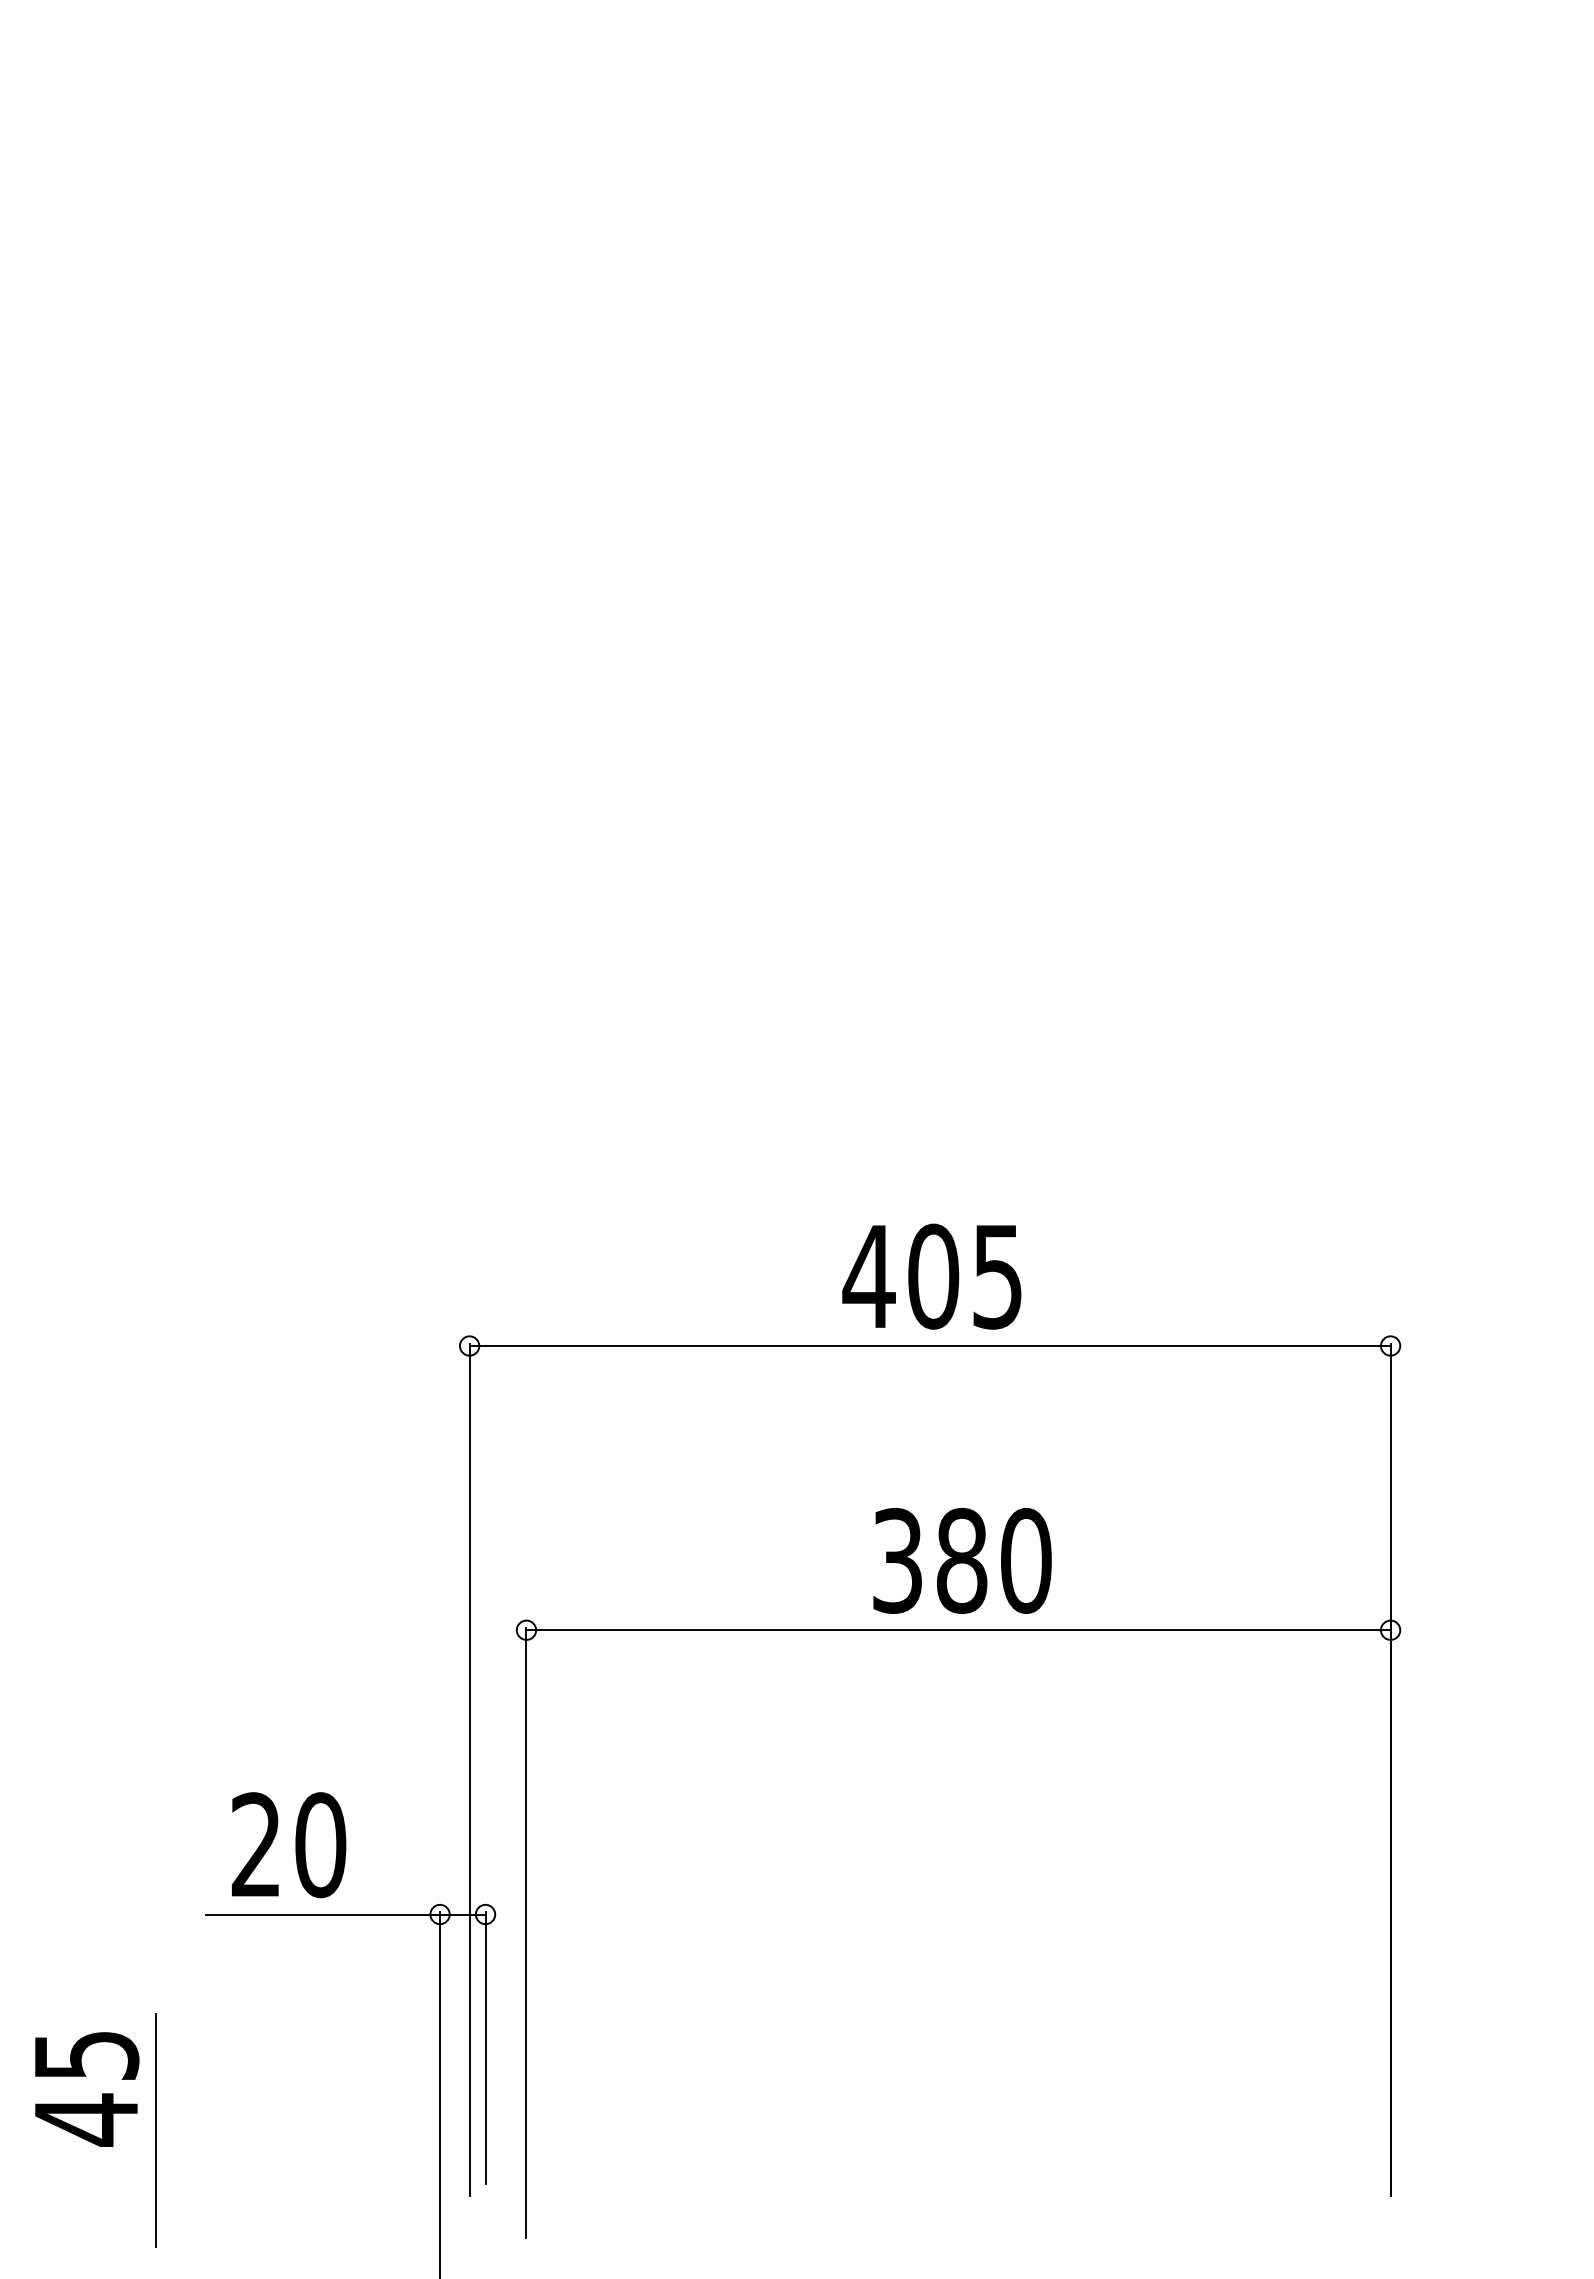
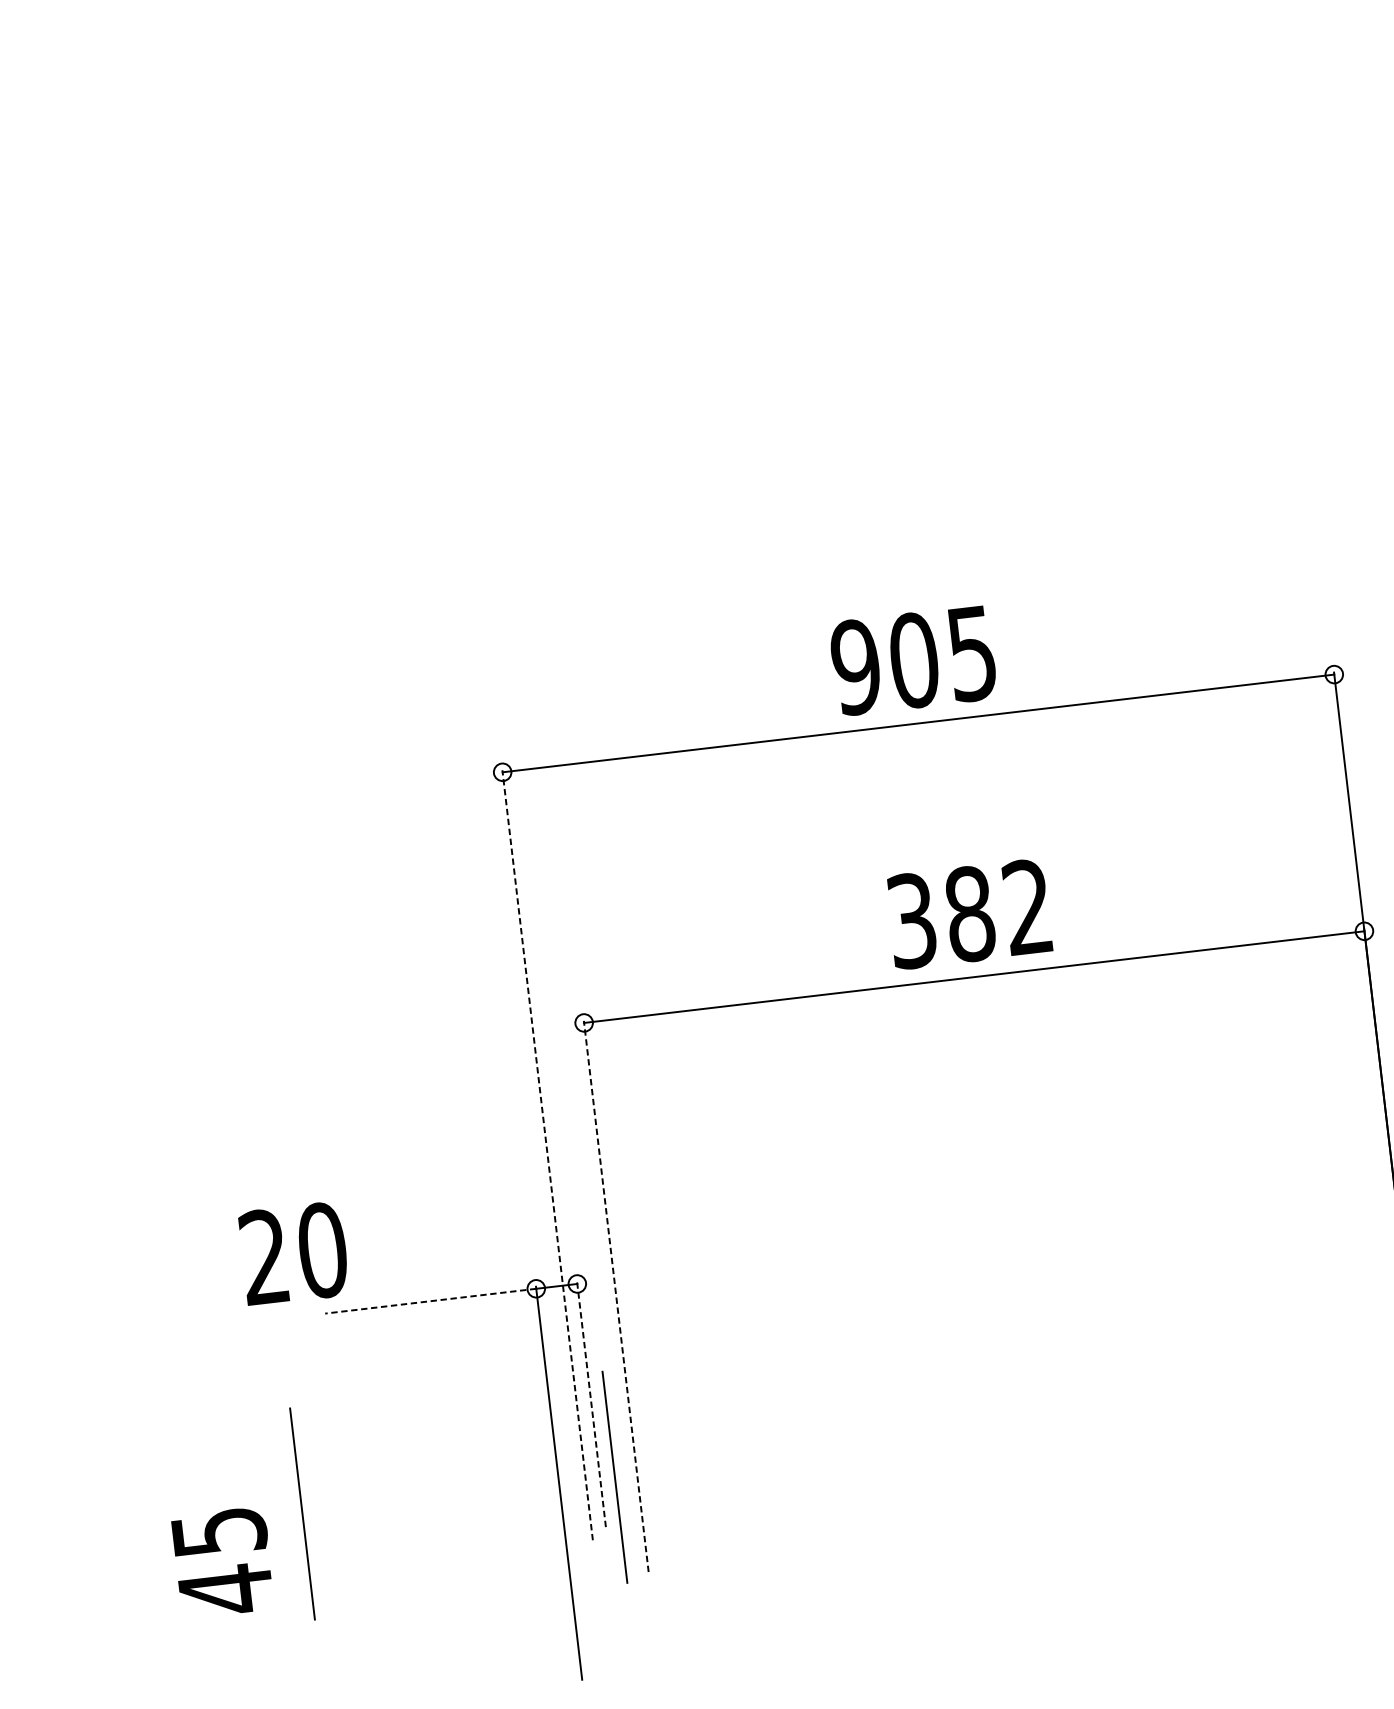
text: (868, 1276) -> (855, 667), 405 -> 905
text: (1026, 1560) -> (1028, 906), 380 -> 382
line: (469, 1769) -> (547, 1154), solid -> dashed
text: (289, 1845) -> (294, 1254), moved
line: (323, 1914) -> (431, 1301), solid -> dashed
line: (526, 1932) -> (616, 1295), solid -> dashed
line: (485, 2047) -> (591, 1404), solid -> dashed
text: (87, 2089) -> (223, 1562), moved
line: (501, 2130) -> (614, 1477), added

